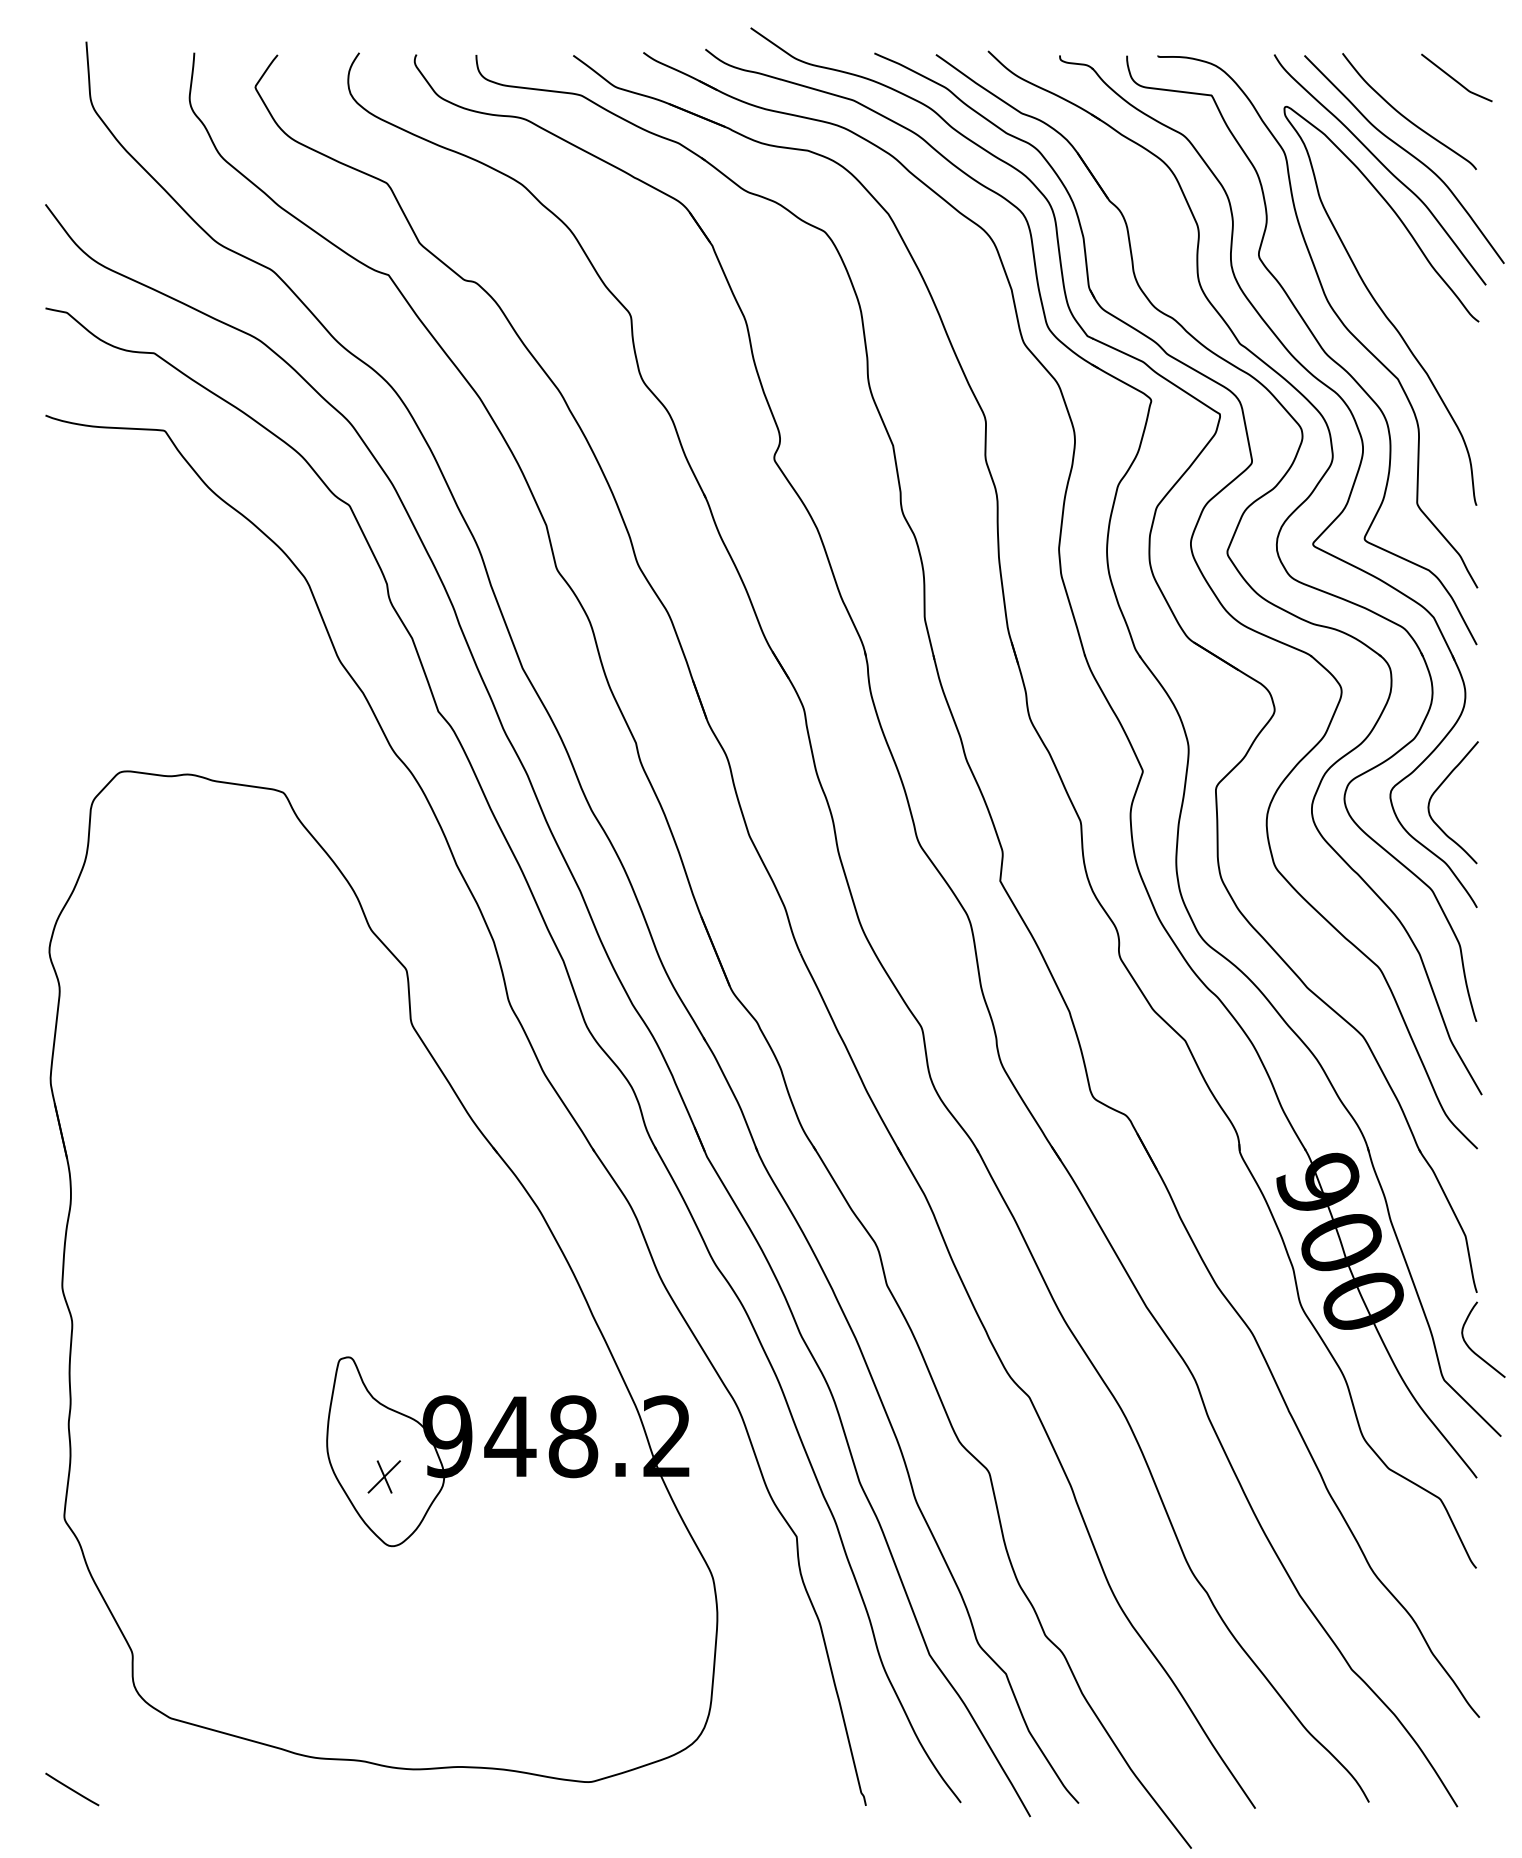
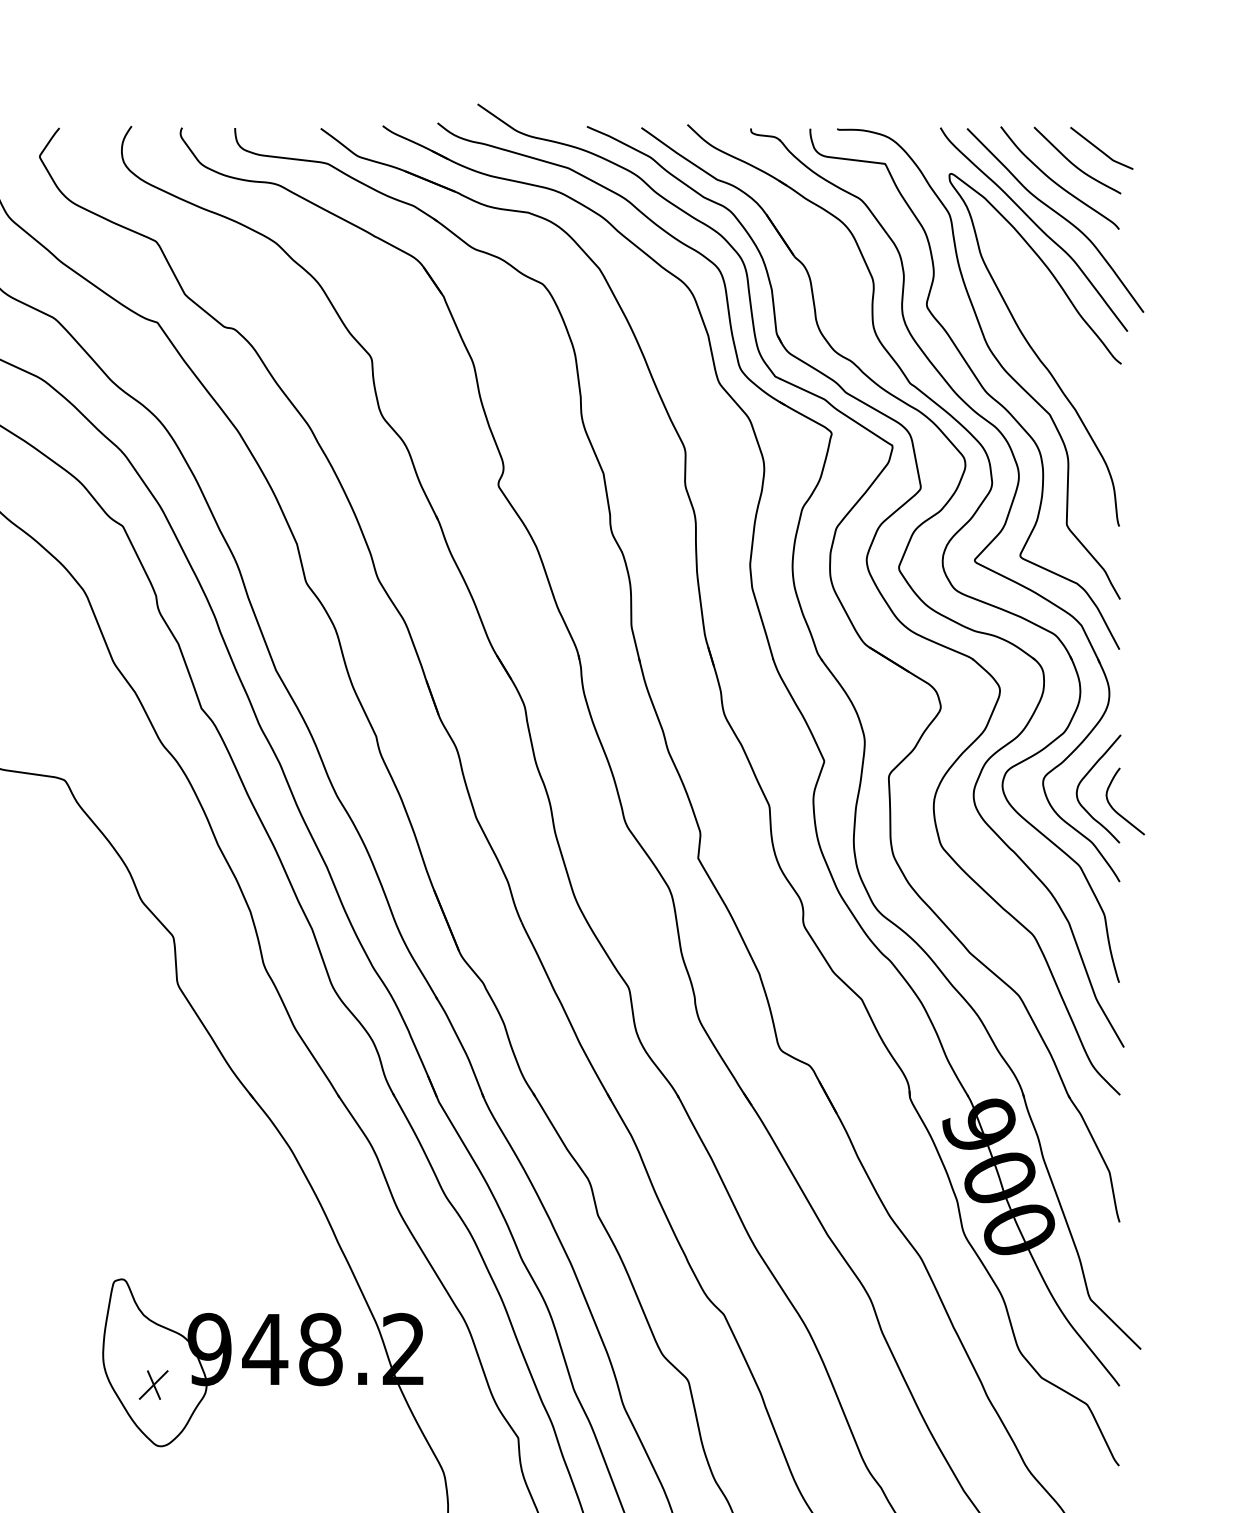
curve: (1424, 94) -> (1073, 163), added
curve: (1472, 1349) -> (1115, 810), moved

